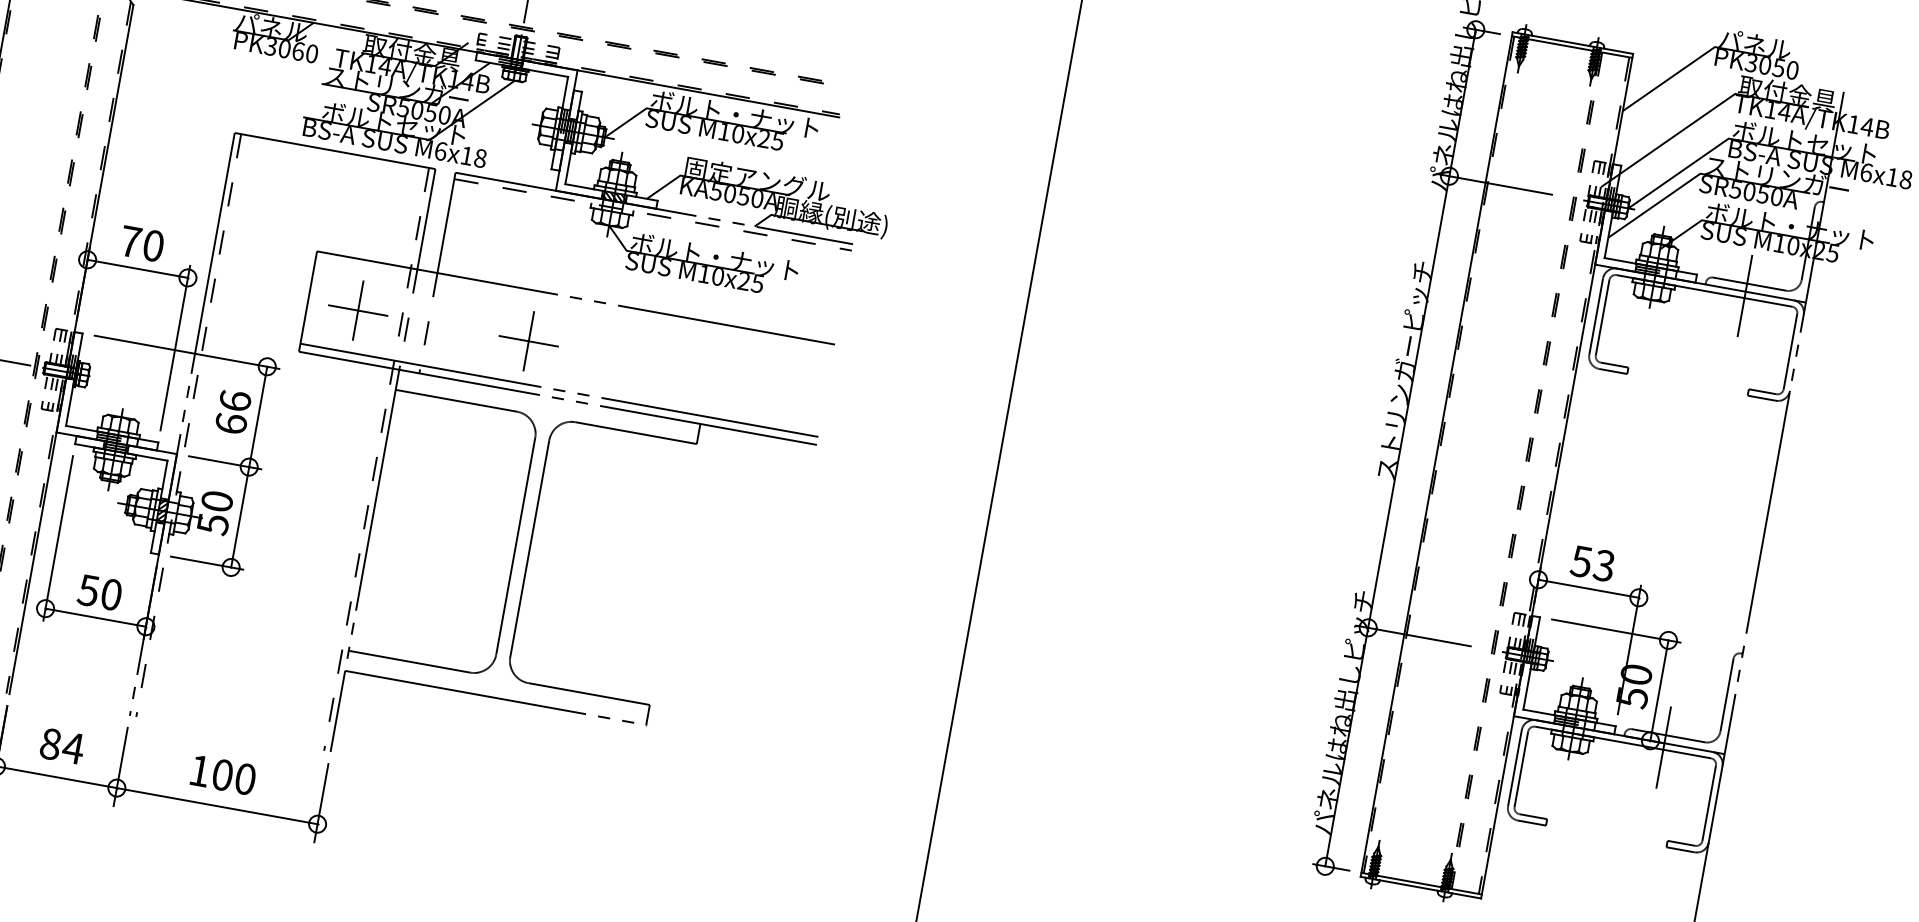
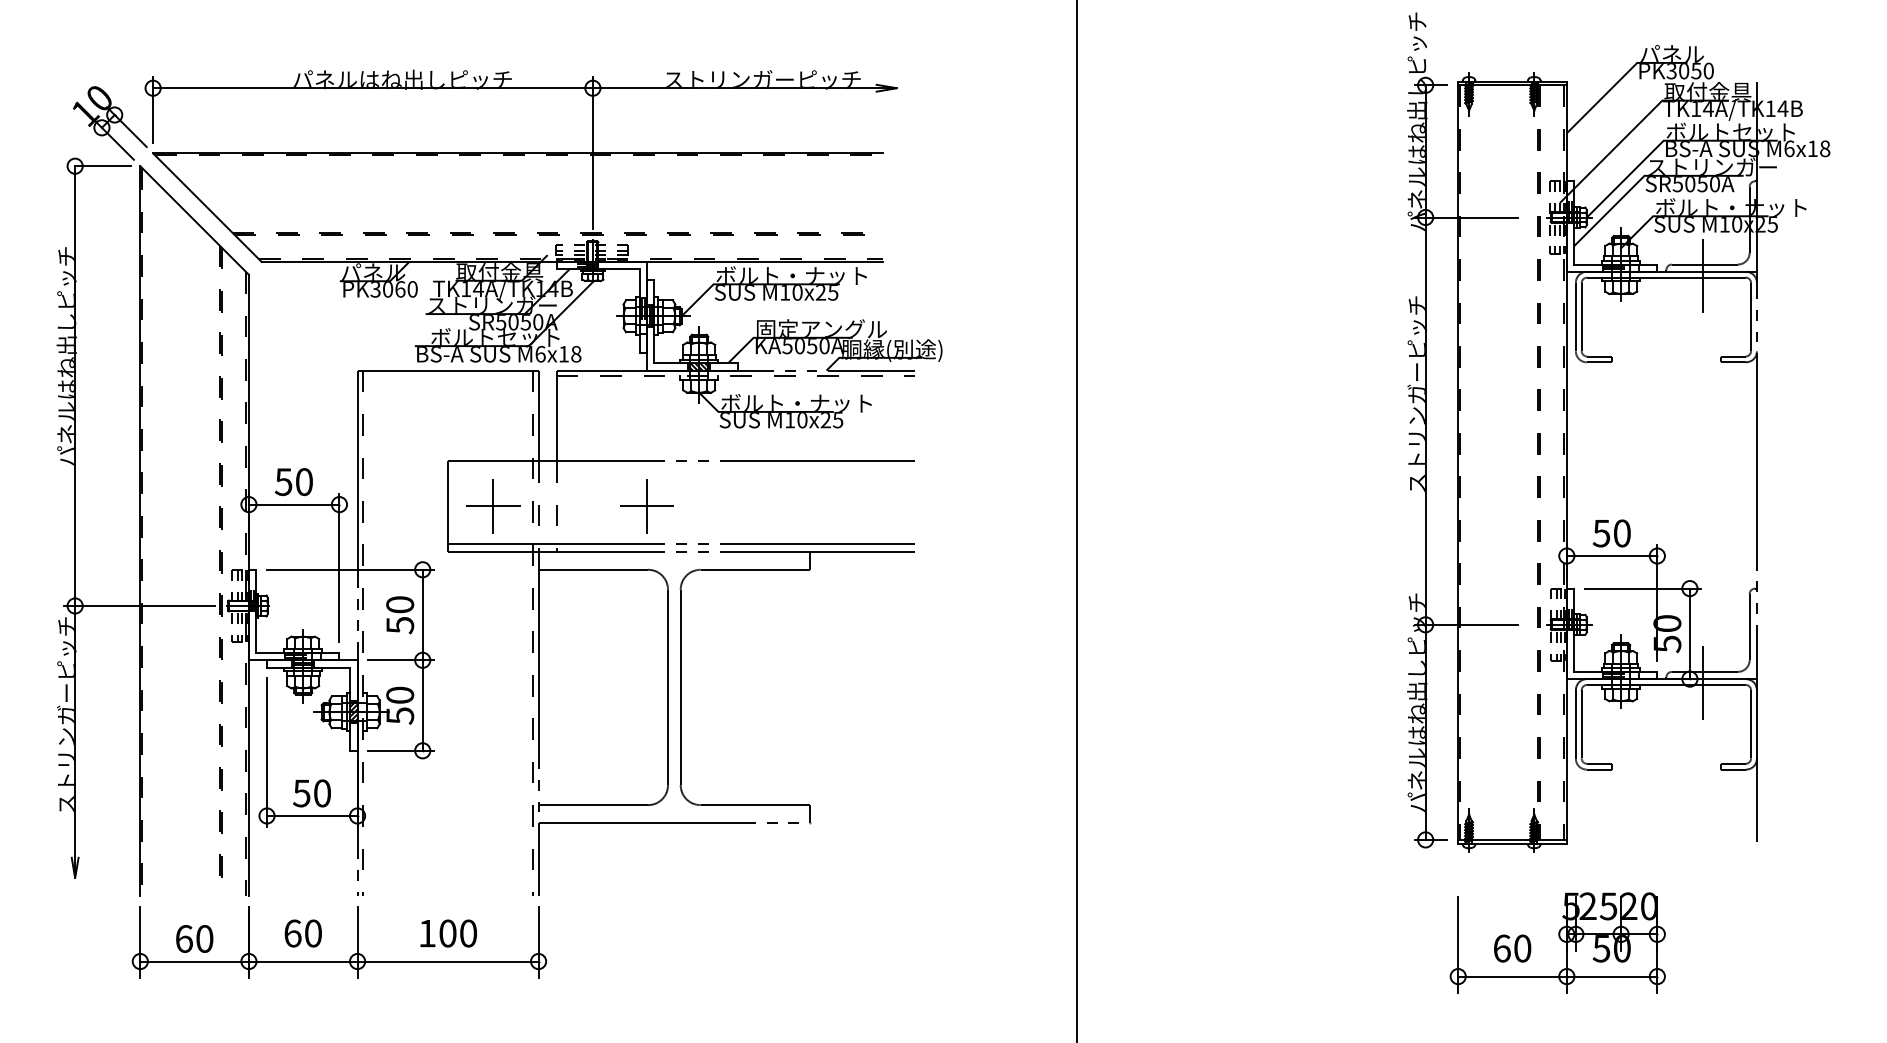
text: (130, 242) -> (283, 482), 70 -> 50
text: (233, 413) -> (400, 615), 66 -> 50
text: (1603, 565) -> (1621, 533), 53 -> 50
text: (62, 746) -> (303, 933), 84 -> 60

